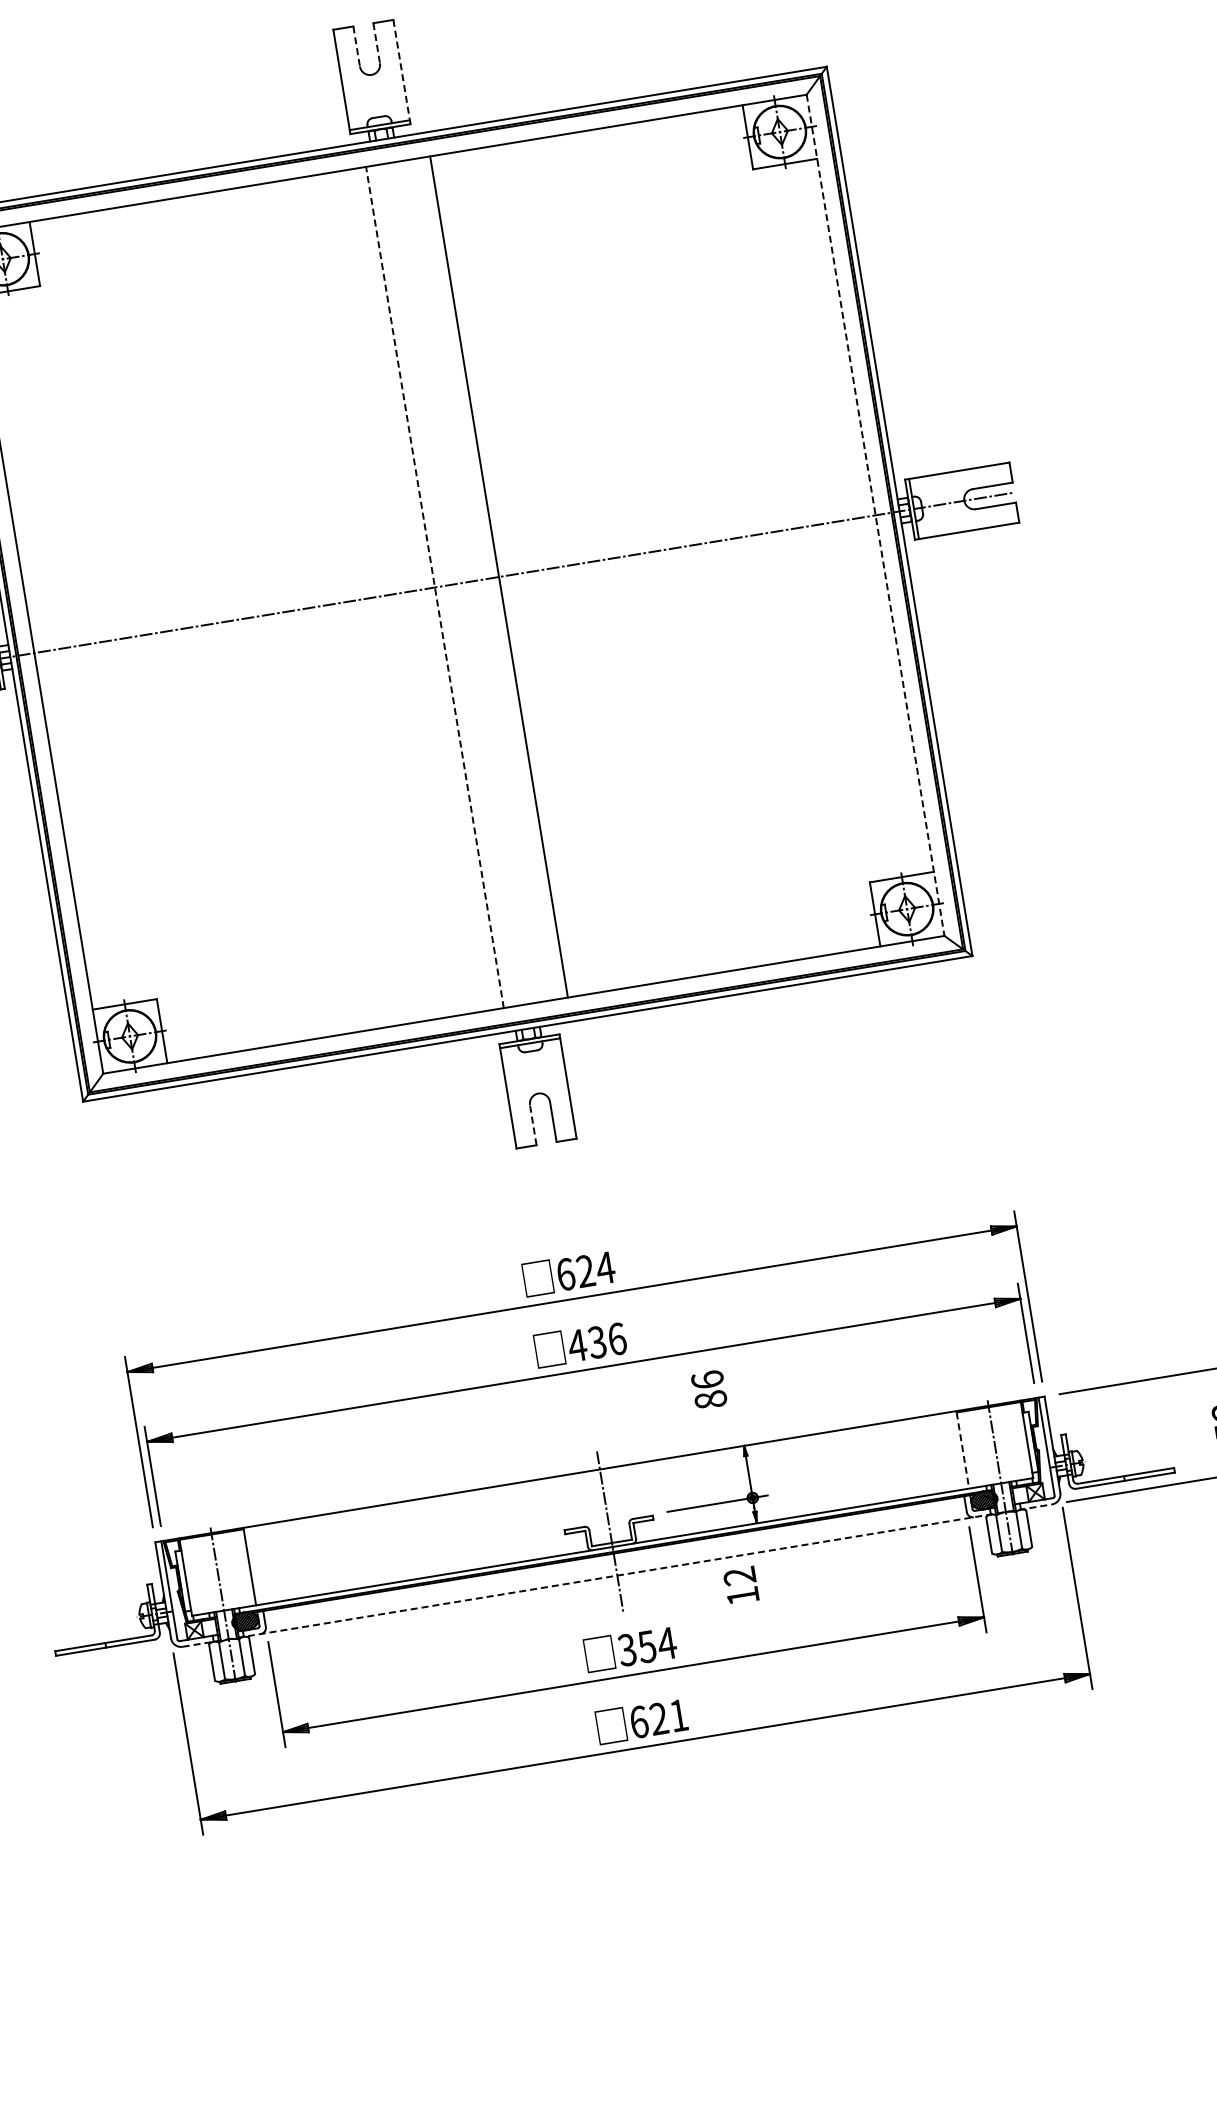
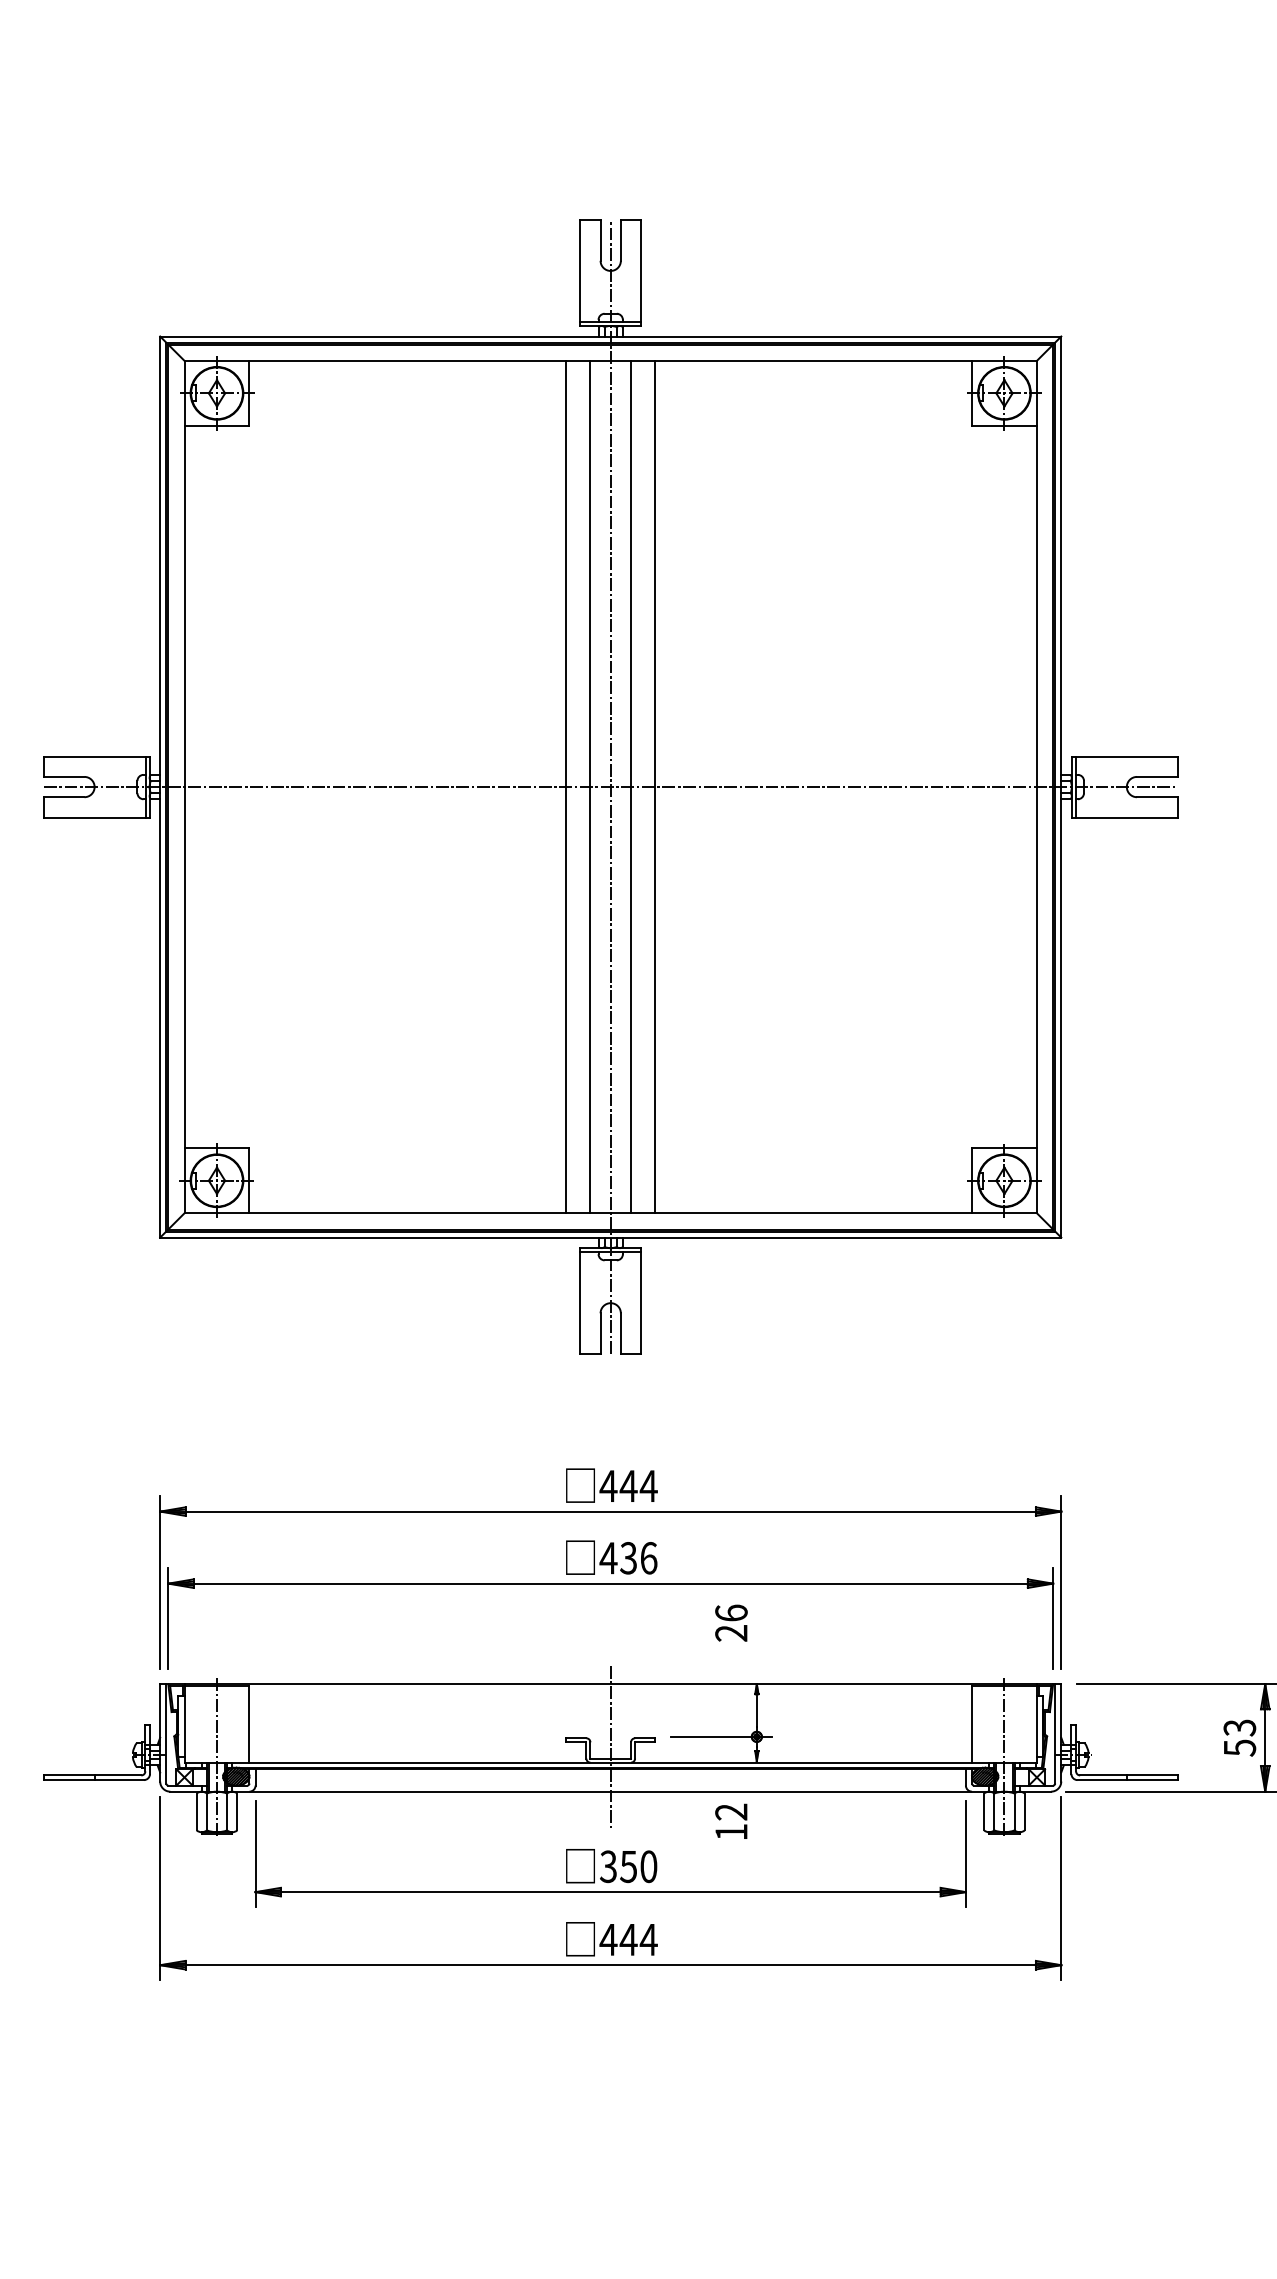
line: (376, 44) -> (620, 241), dashed -> solid
line: (356, 47) -> (600, 241), dashed -> solid
line: (402, 72) -> (641, 273), dashed -> solid
line: (875, 515) -> (1036, 787), dashed -> solid
line: (475, 580) -> (631, 786), added
line: (454, 583) -> (610, 786), added
line: (434, 586) -> (590, 786), dashed -> solid
line: (411, 590) -> (566, 786), added
line: (533, 1125) -> (600, 1333), dashed -> solid
text: (575, 1272) -> (618, 1485), 624 -> 444
text: (710, 1400) -> (731, 1633), 86 -> 26
line: (962, 1451) -> (971, 1724), dashed -> solid
line: (618, 1575) -> (611, 1791), dashed -> solid
text: (666, 1643) -> (648, 1866), 354 -> 350
text: (658, 1718) -> (628, 1939), 621 -> 444

